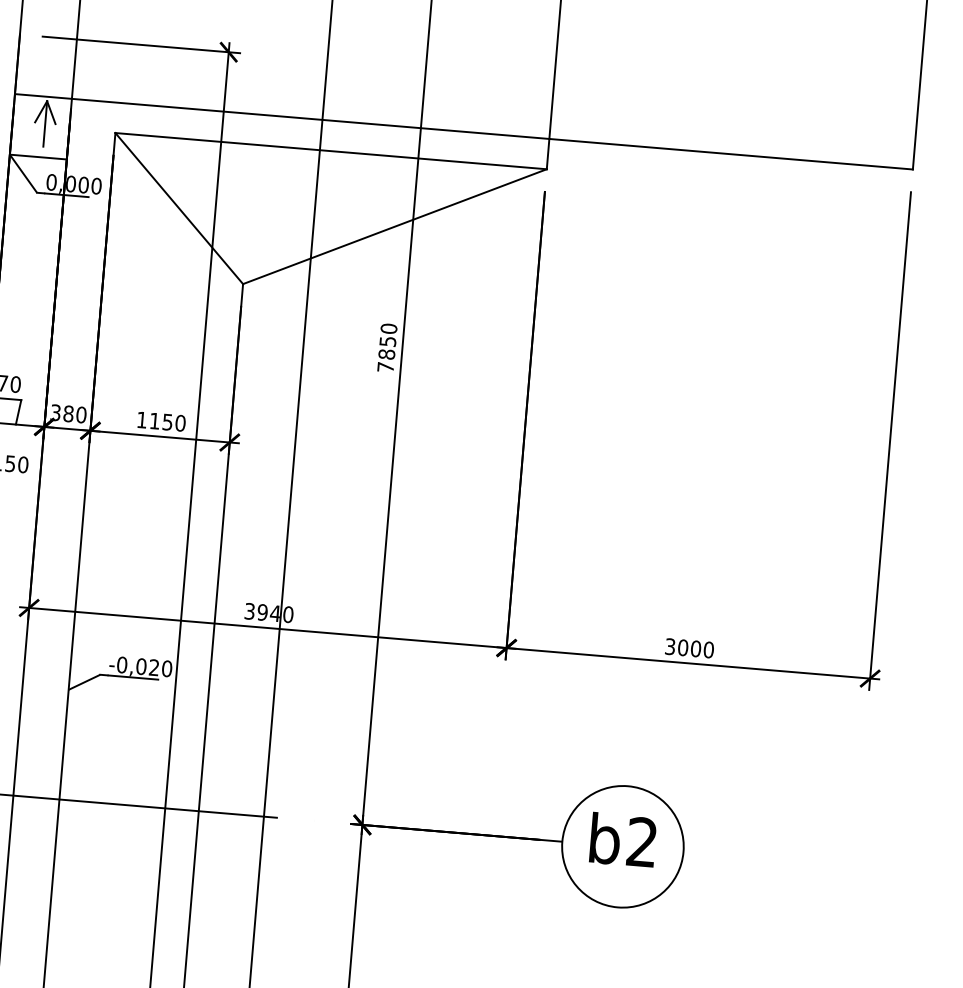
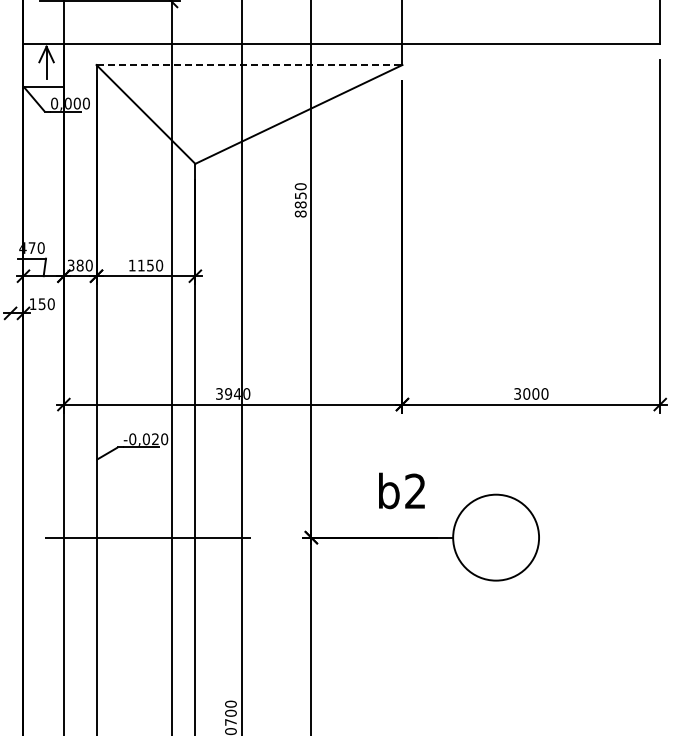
line: (331, 151) -> (249, 65), solid -> dashed
text: (385, 366) -> (300, 213), 7850 -> 8850
text: (622, 839) -> (401, 490), moved

